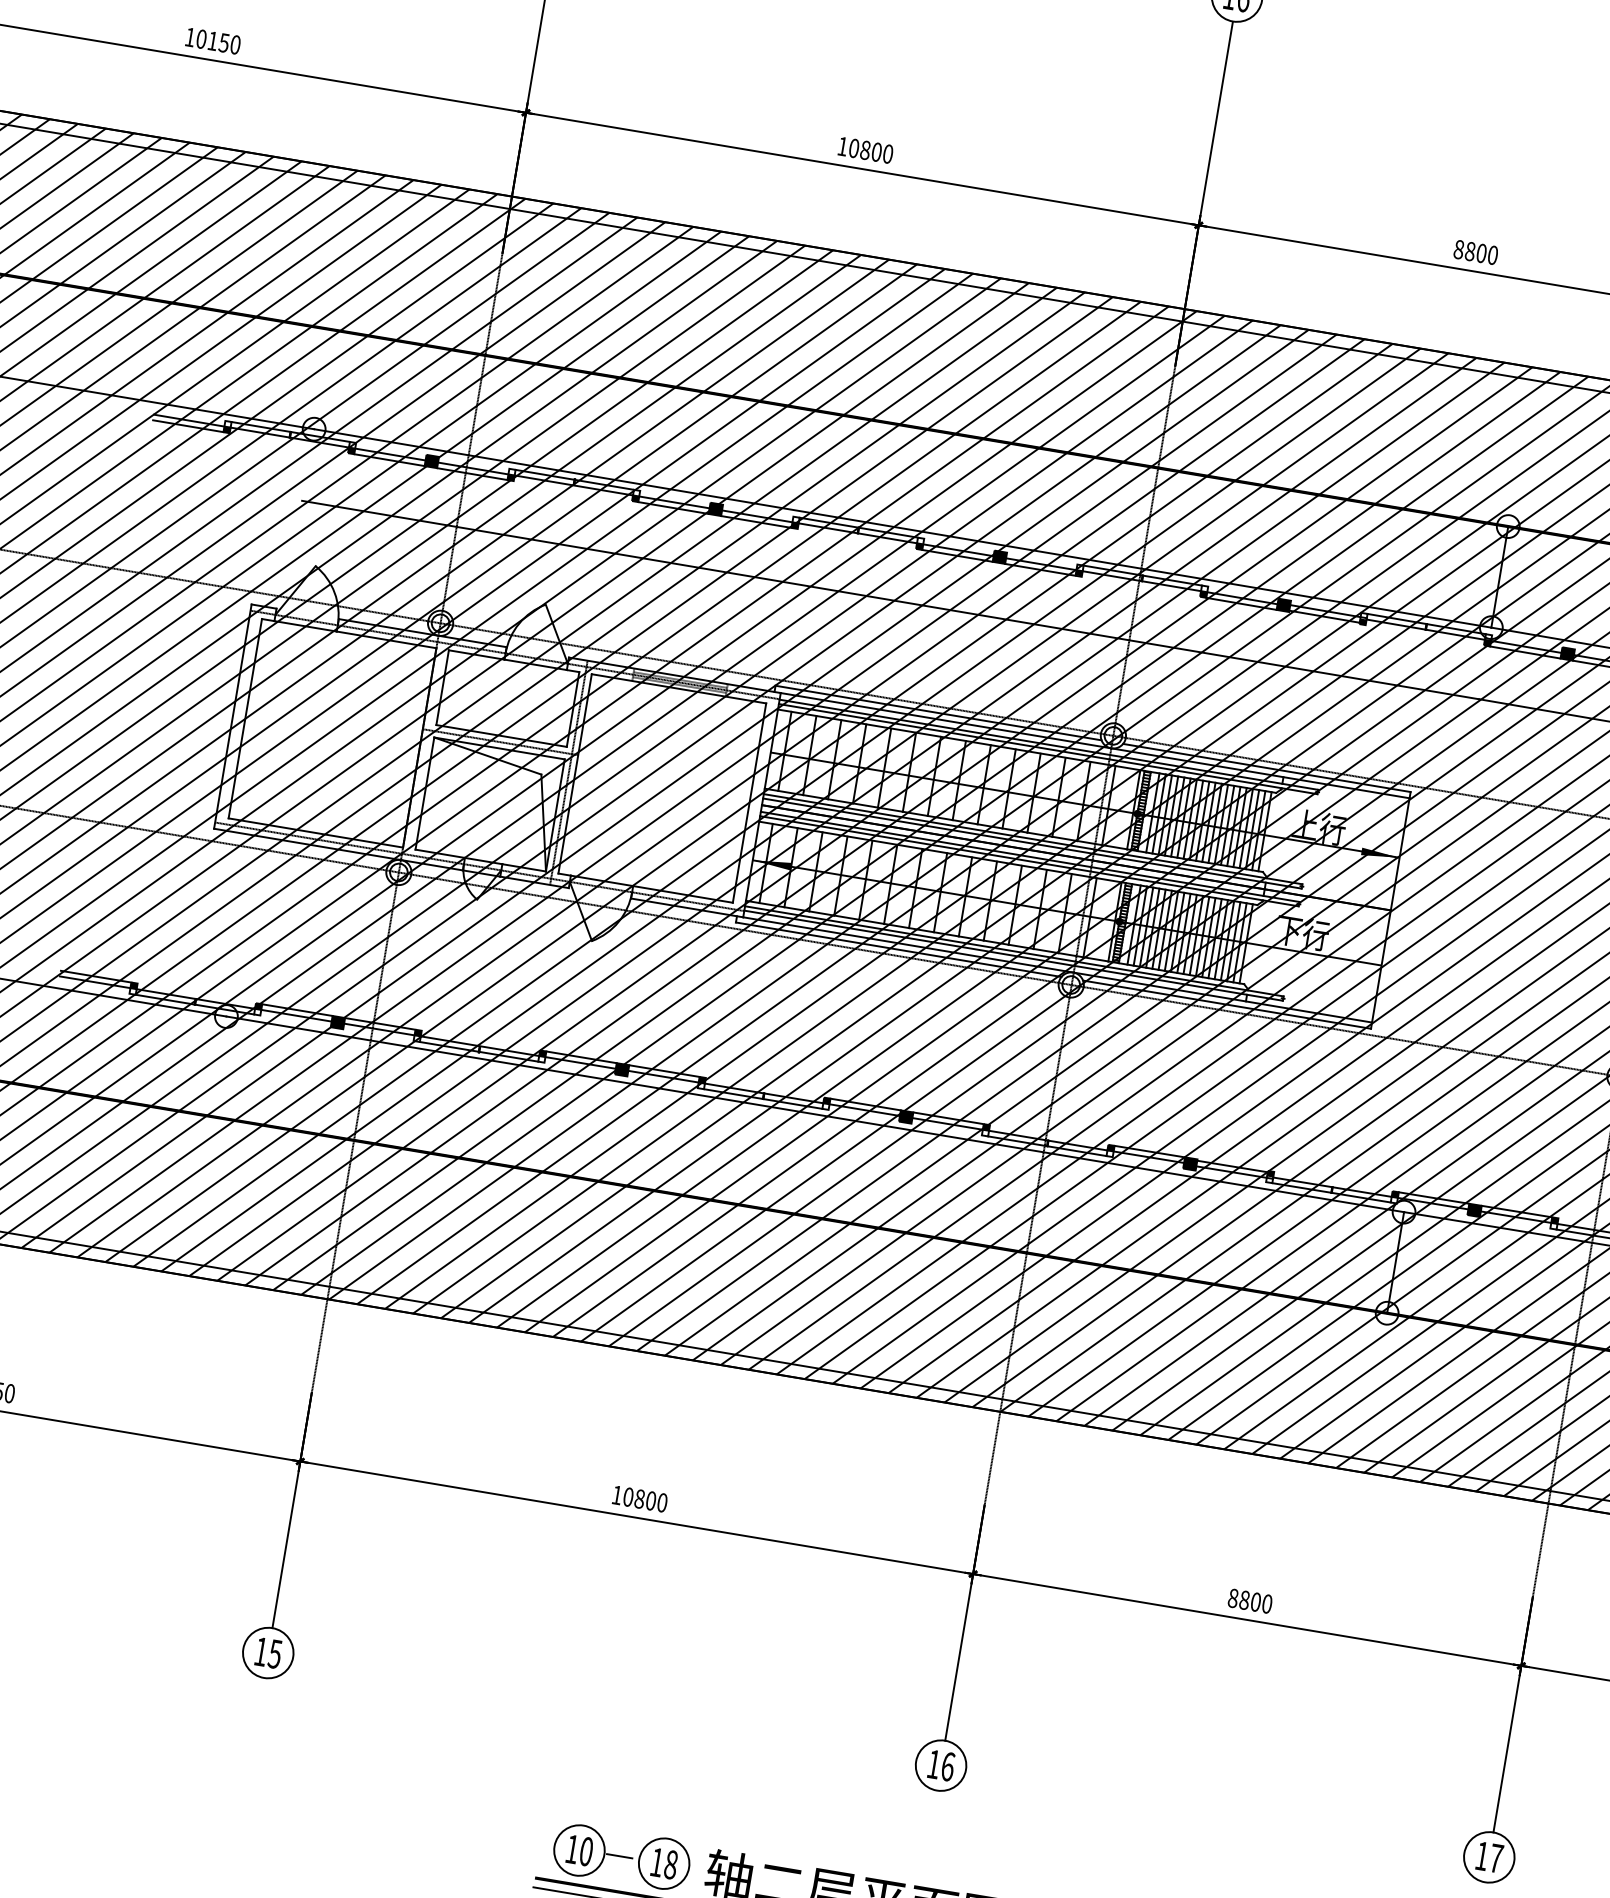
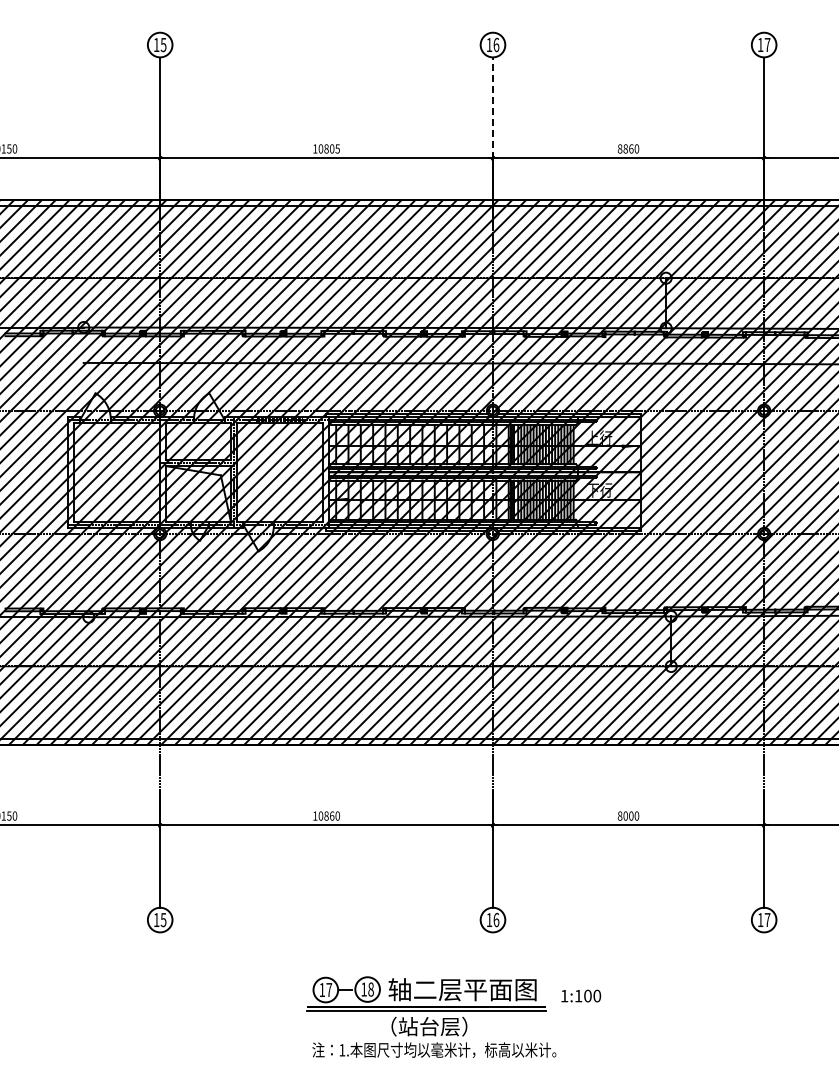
line: (1214, 124) -> (492, 108), solid -> dashed
text: (887, 153) -> (337, 148), 10800 -> 10805
text: (1482, 252) -> (631, 148), 8800 -> 8860
text: (652, 1499) -> (332, 815), 10800 -> 10860
text: (1244, 1601) -> (625, 816), 8800 -> 8000
text: (587, 1850) -> (329, 989), 10 -> 17

